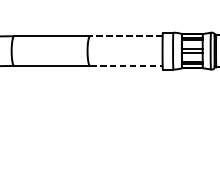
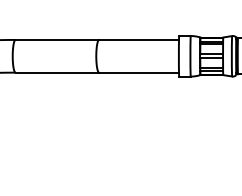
line: (126, 35) -> (139, 39), dashed -> solid
line: (126, 65) -> (139, 72), dashed -> solid

